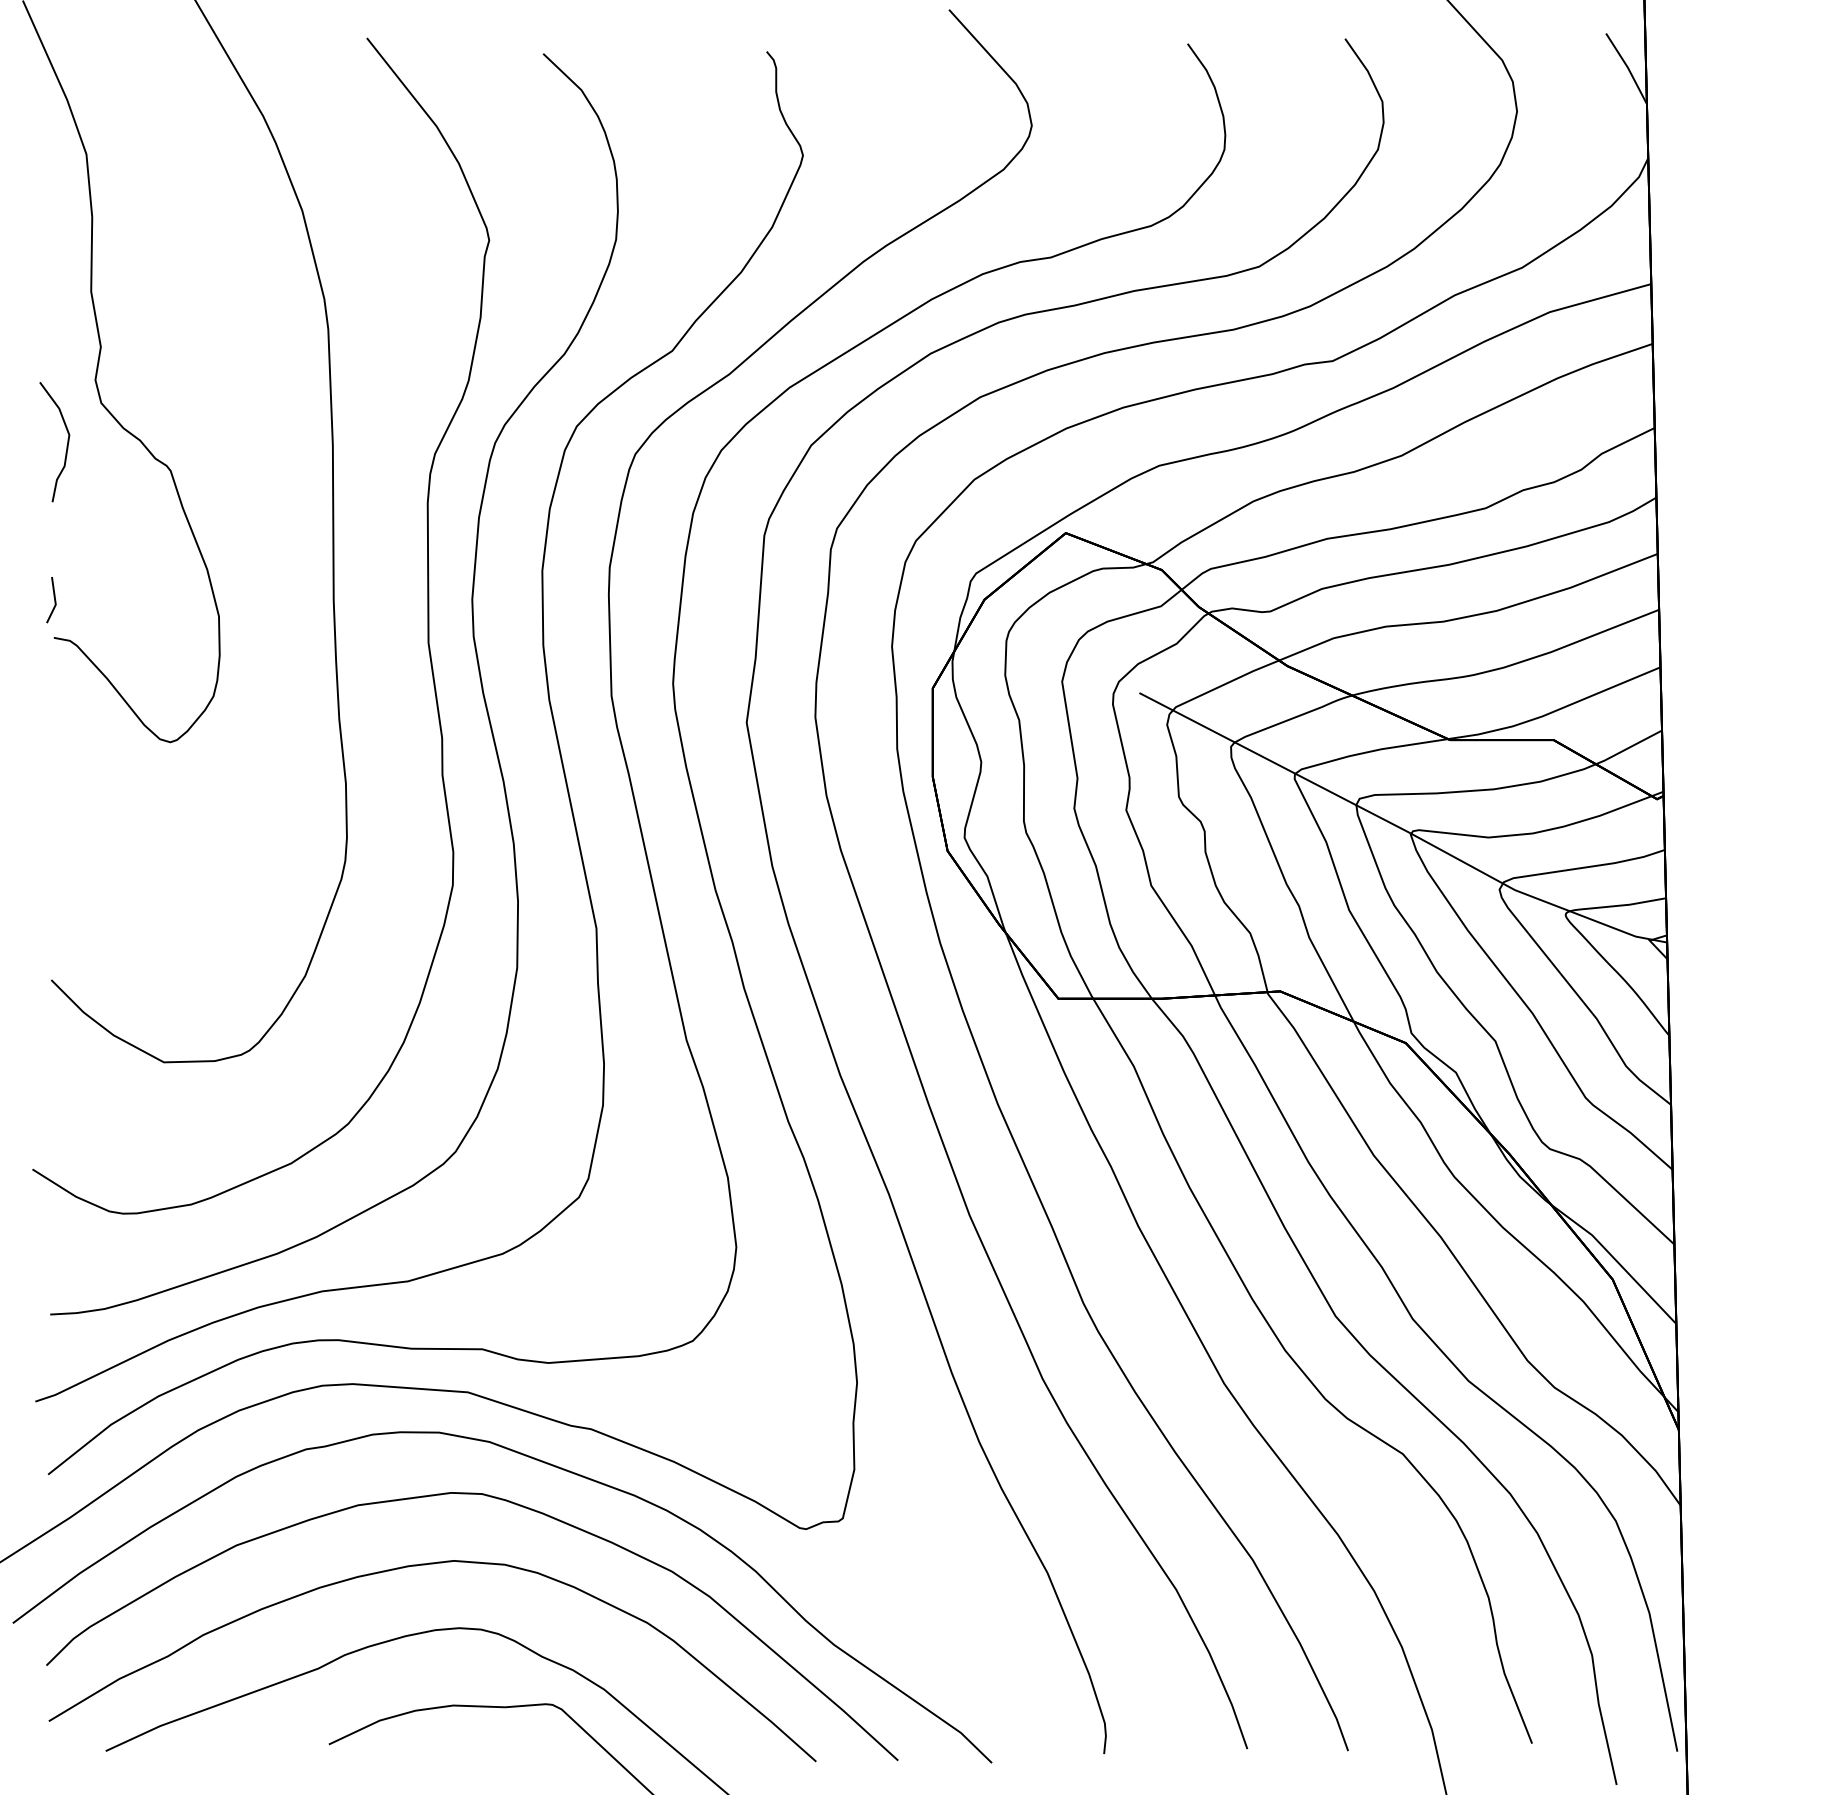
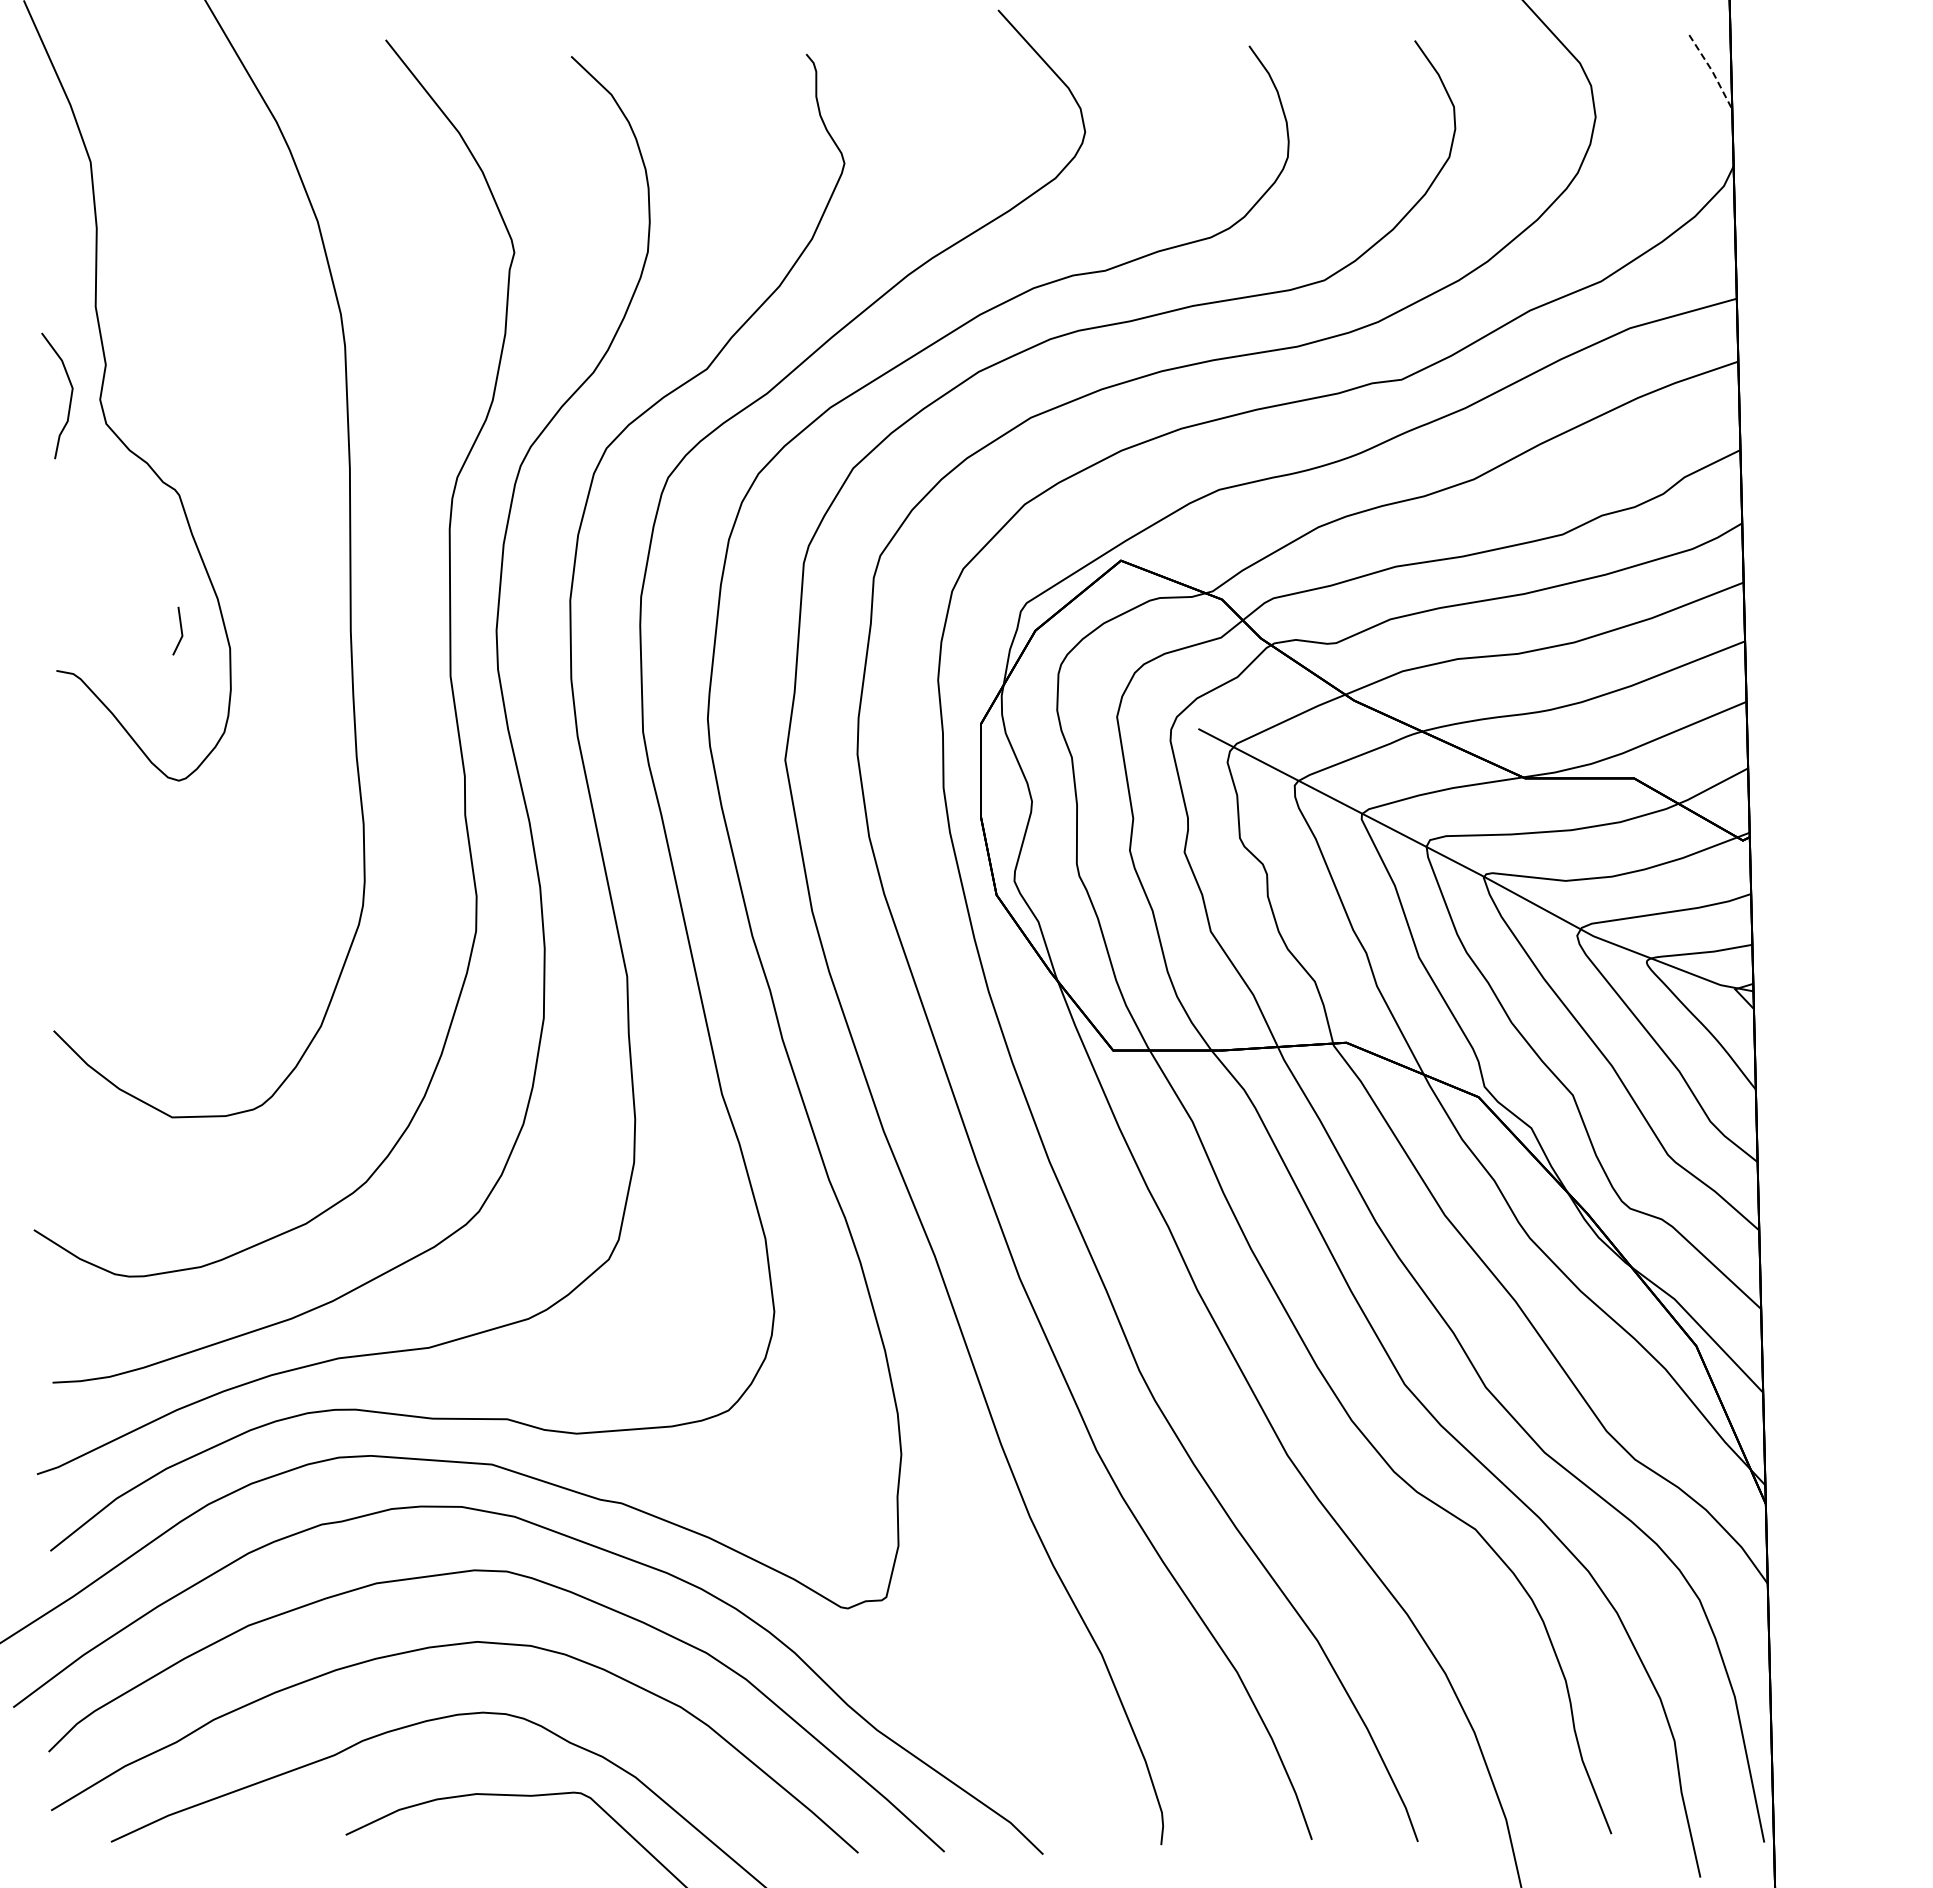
line: (1628, 68) -> (1712, 71), solid -> dashed
curve: (67, 441) -> (70, 395), moved
line: (53, 599) -> (180, 630), moved

